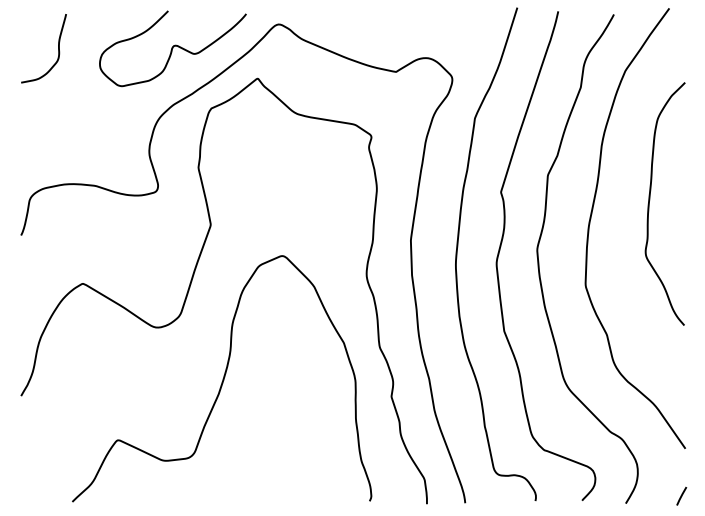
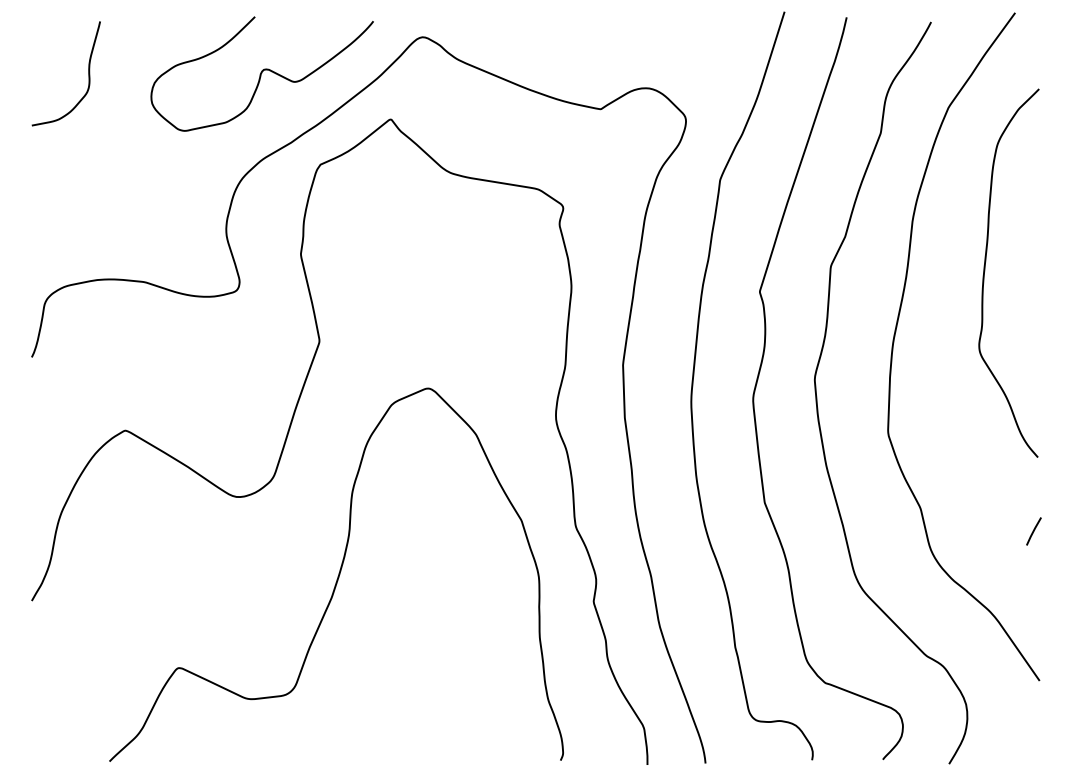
curve: (650, 200) -> (986, 267), moved
line: (681, 495) -> (1033, 530), moved

